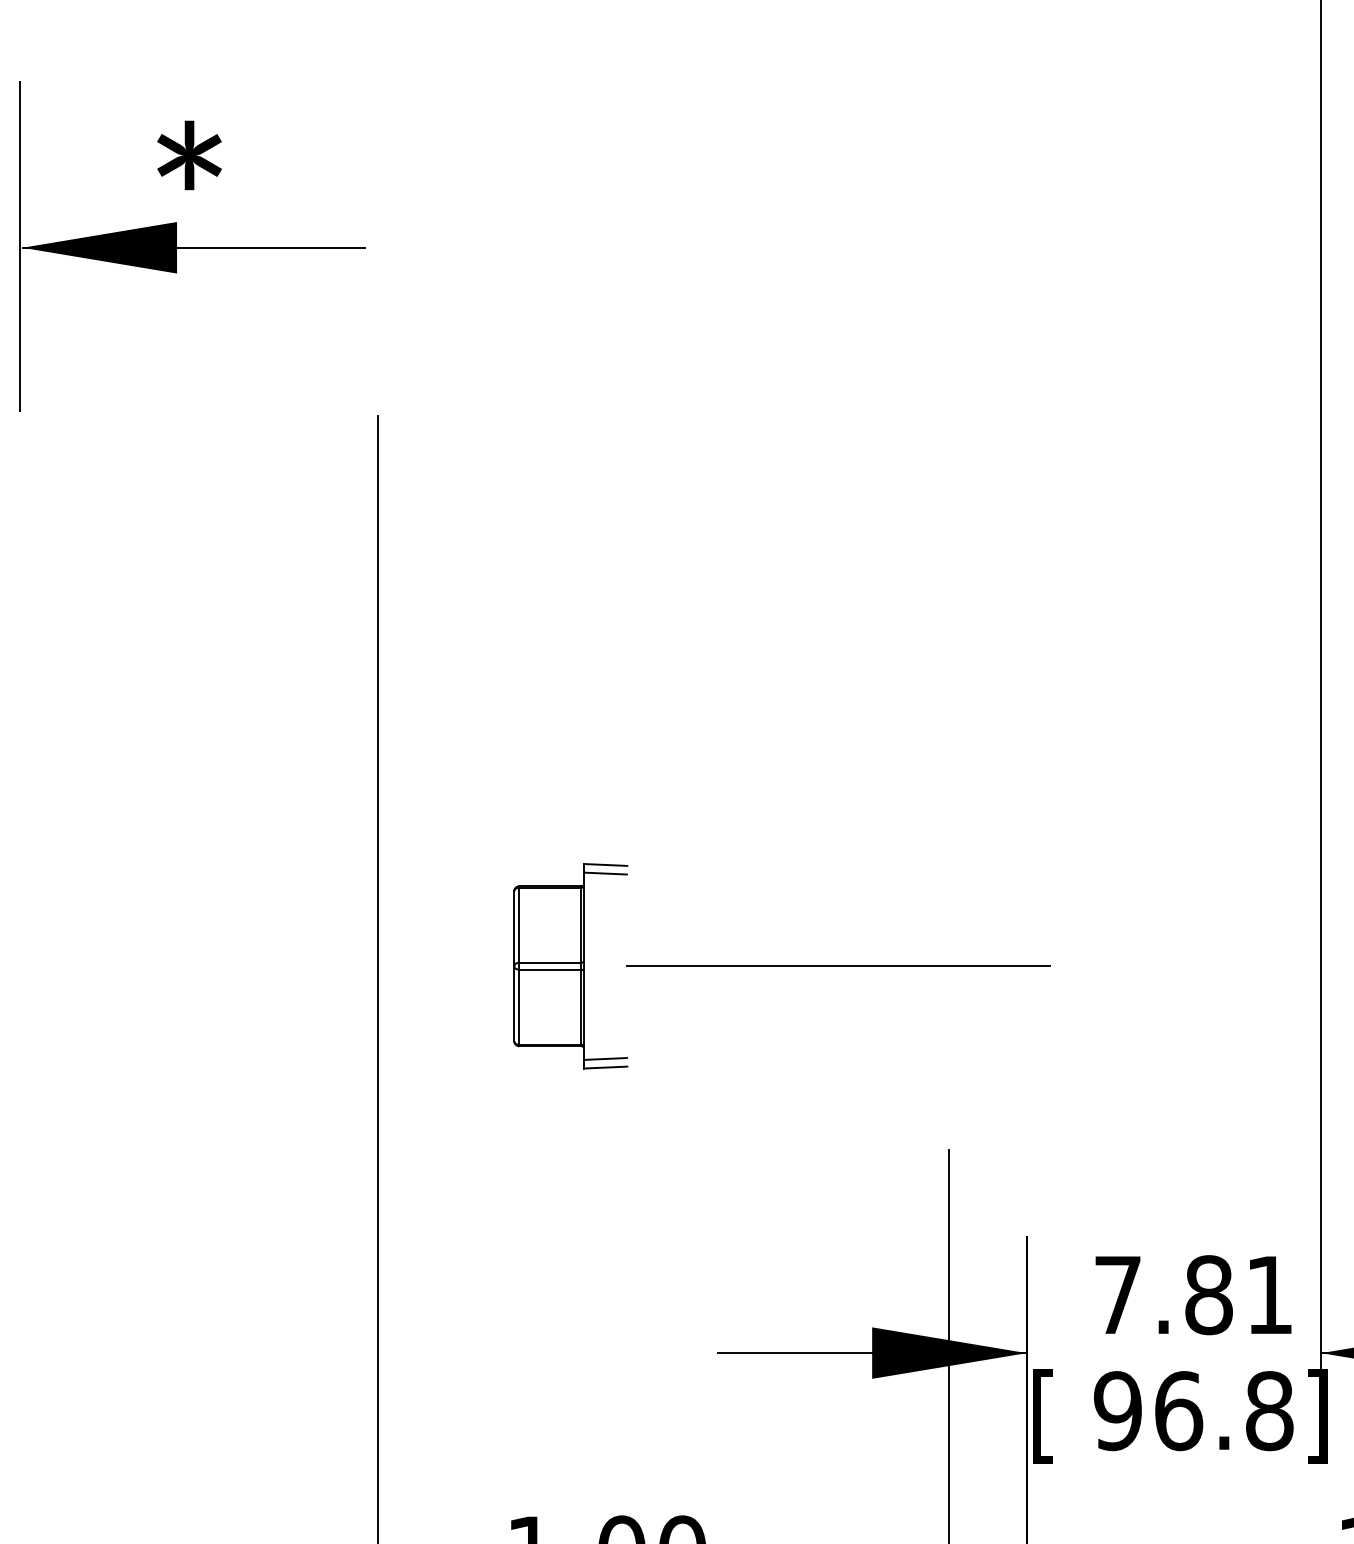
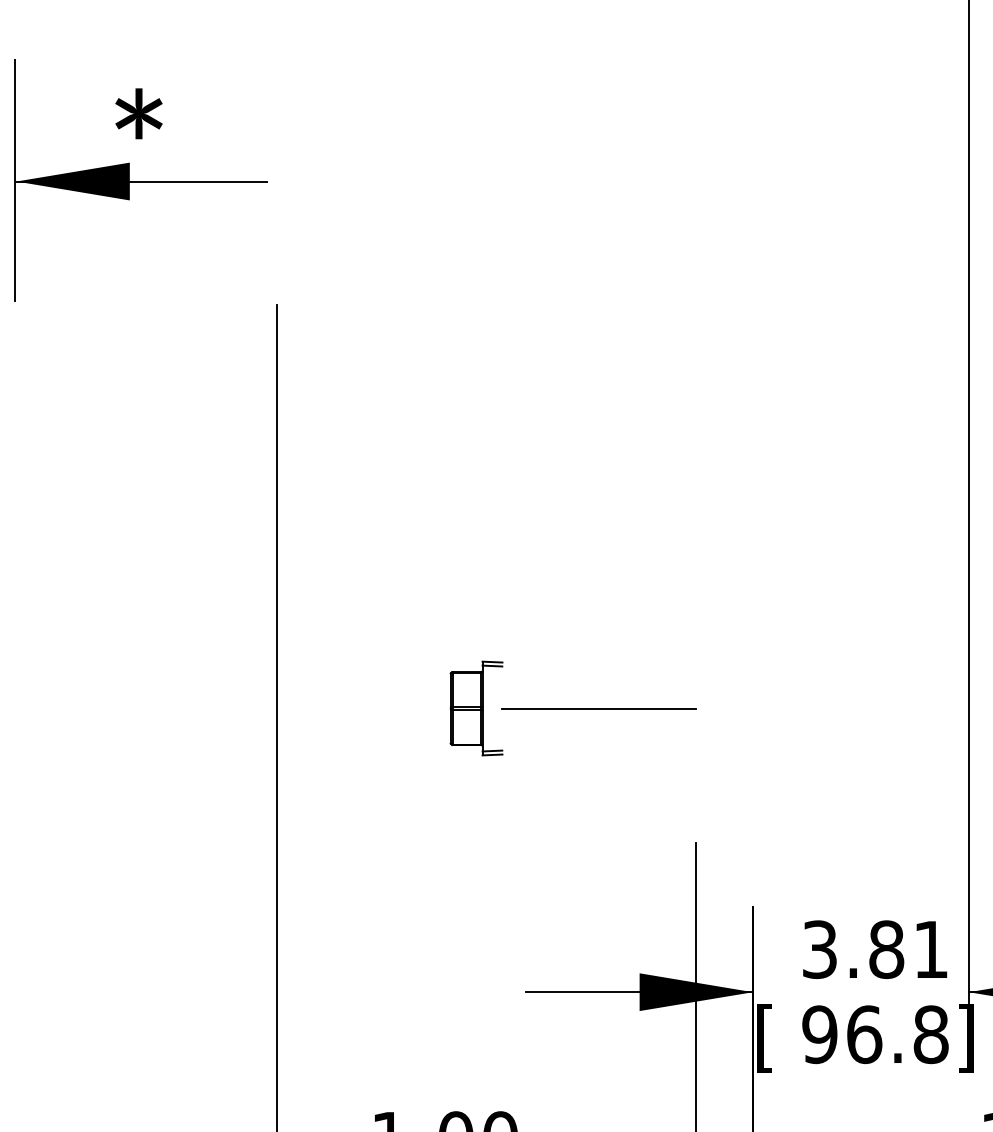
part: (781, 966) -> (573, 708), size x0.62
text: (1117, 1295) -> (819, 949), 7.81 -> 3.81

